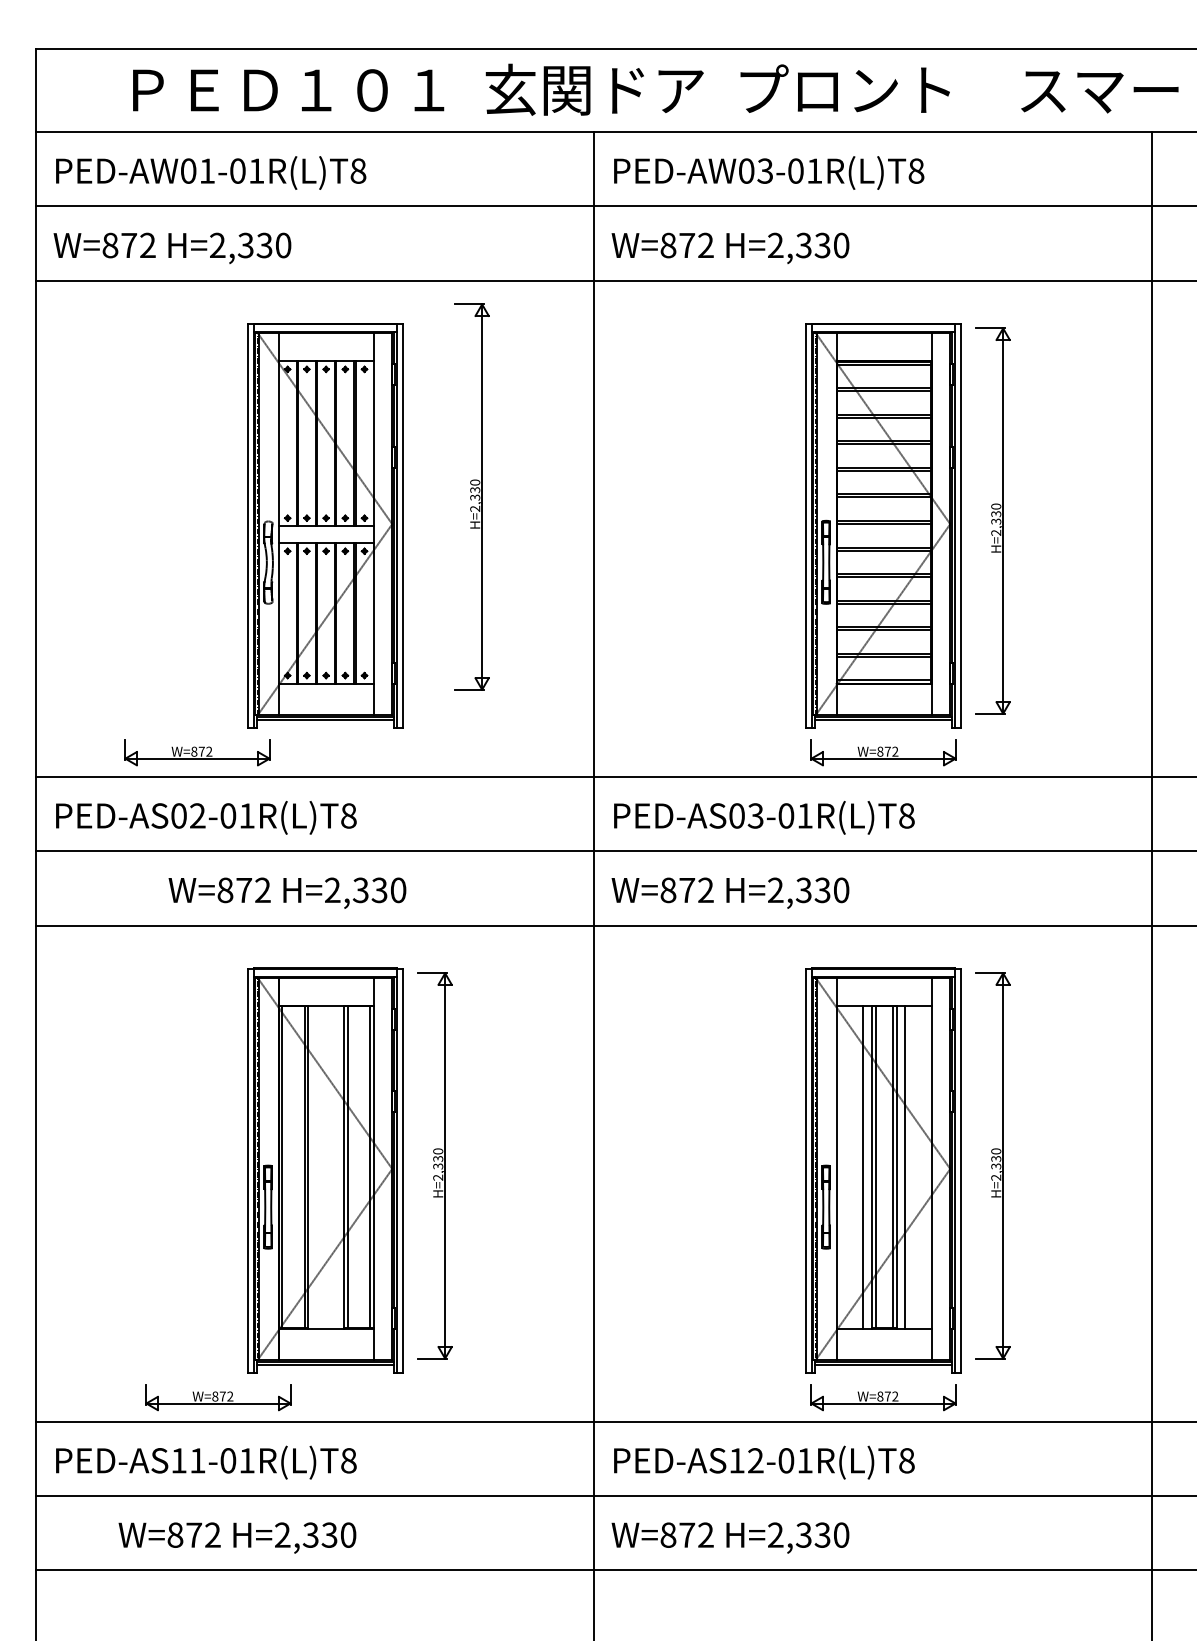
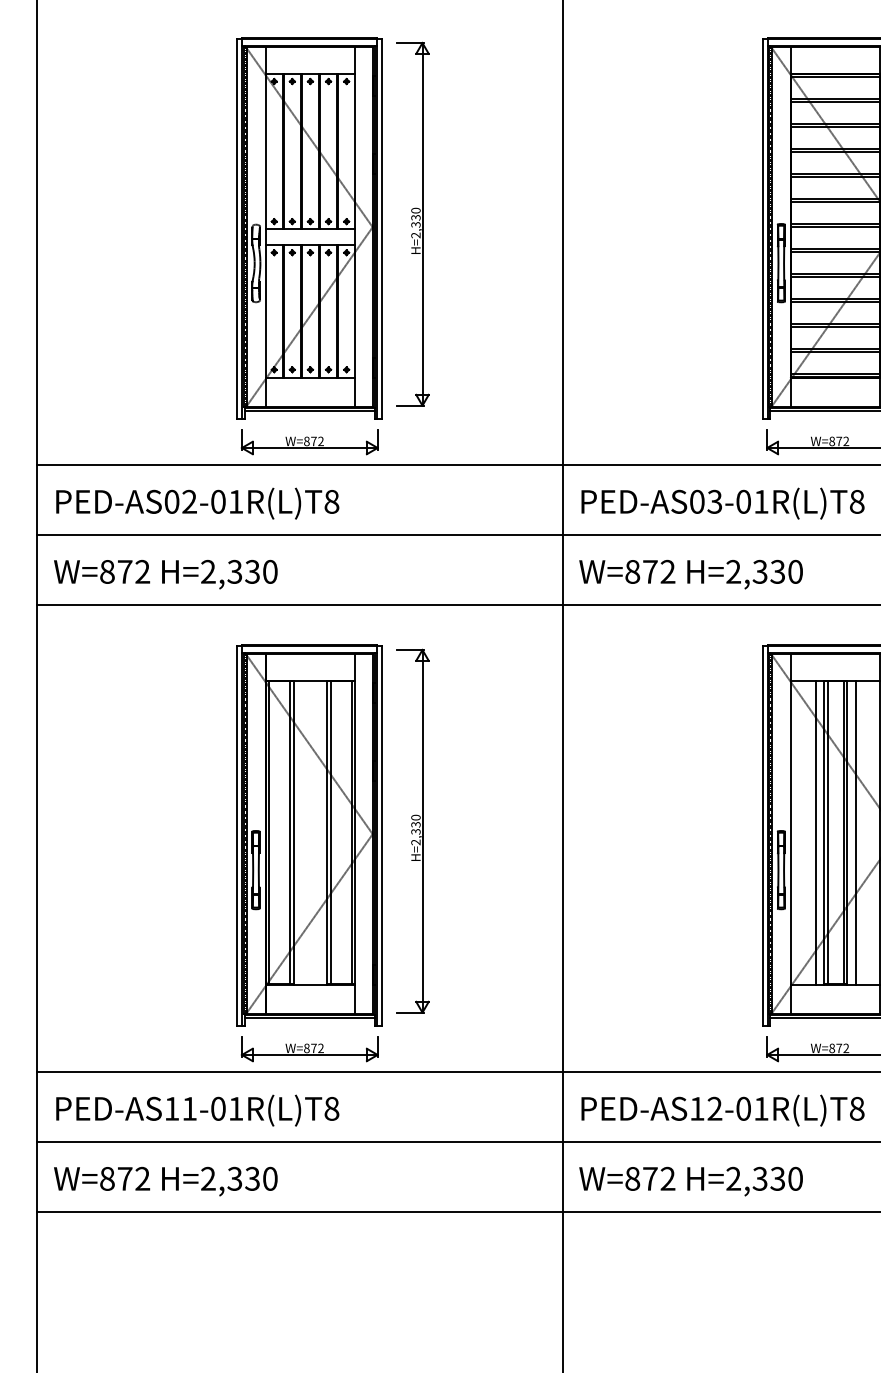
part: (471, 496) -> (412, 223), moved
part: (197, 752) -> (309, 442), moved
text: (287, 892) -> (165, 573), moved
part: (218, 1397) -> (309, 1049), moved
text: (237, 1537) -> (165, 1181), moved

